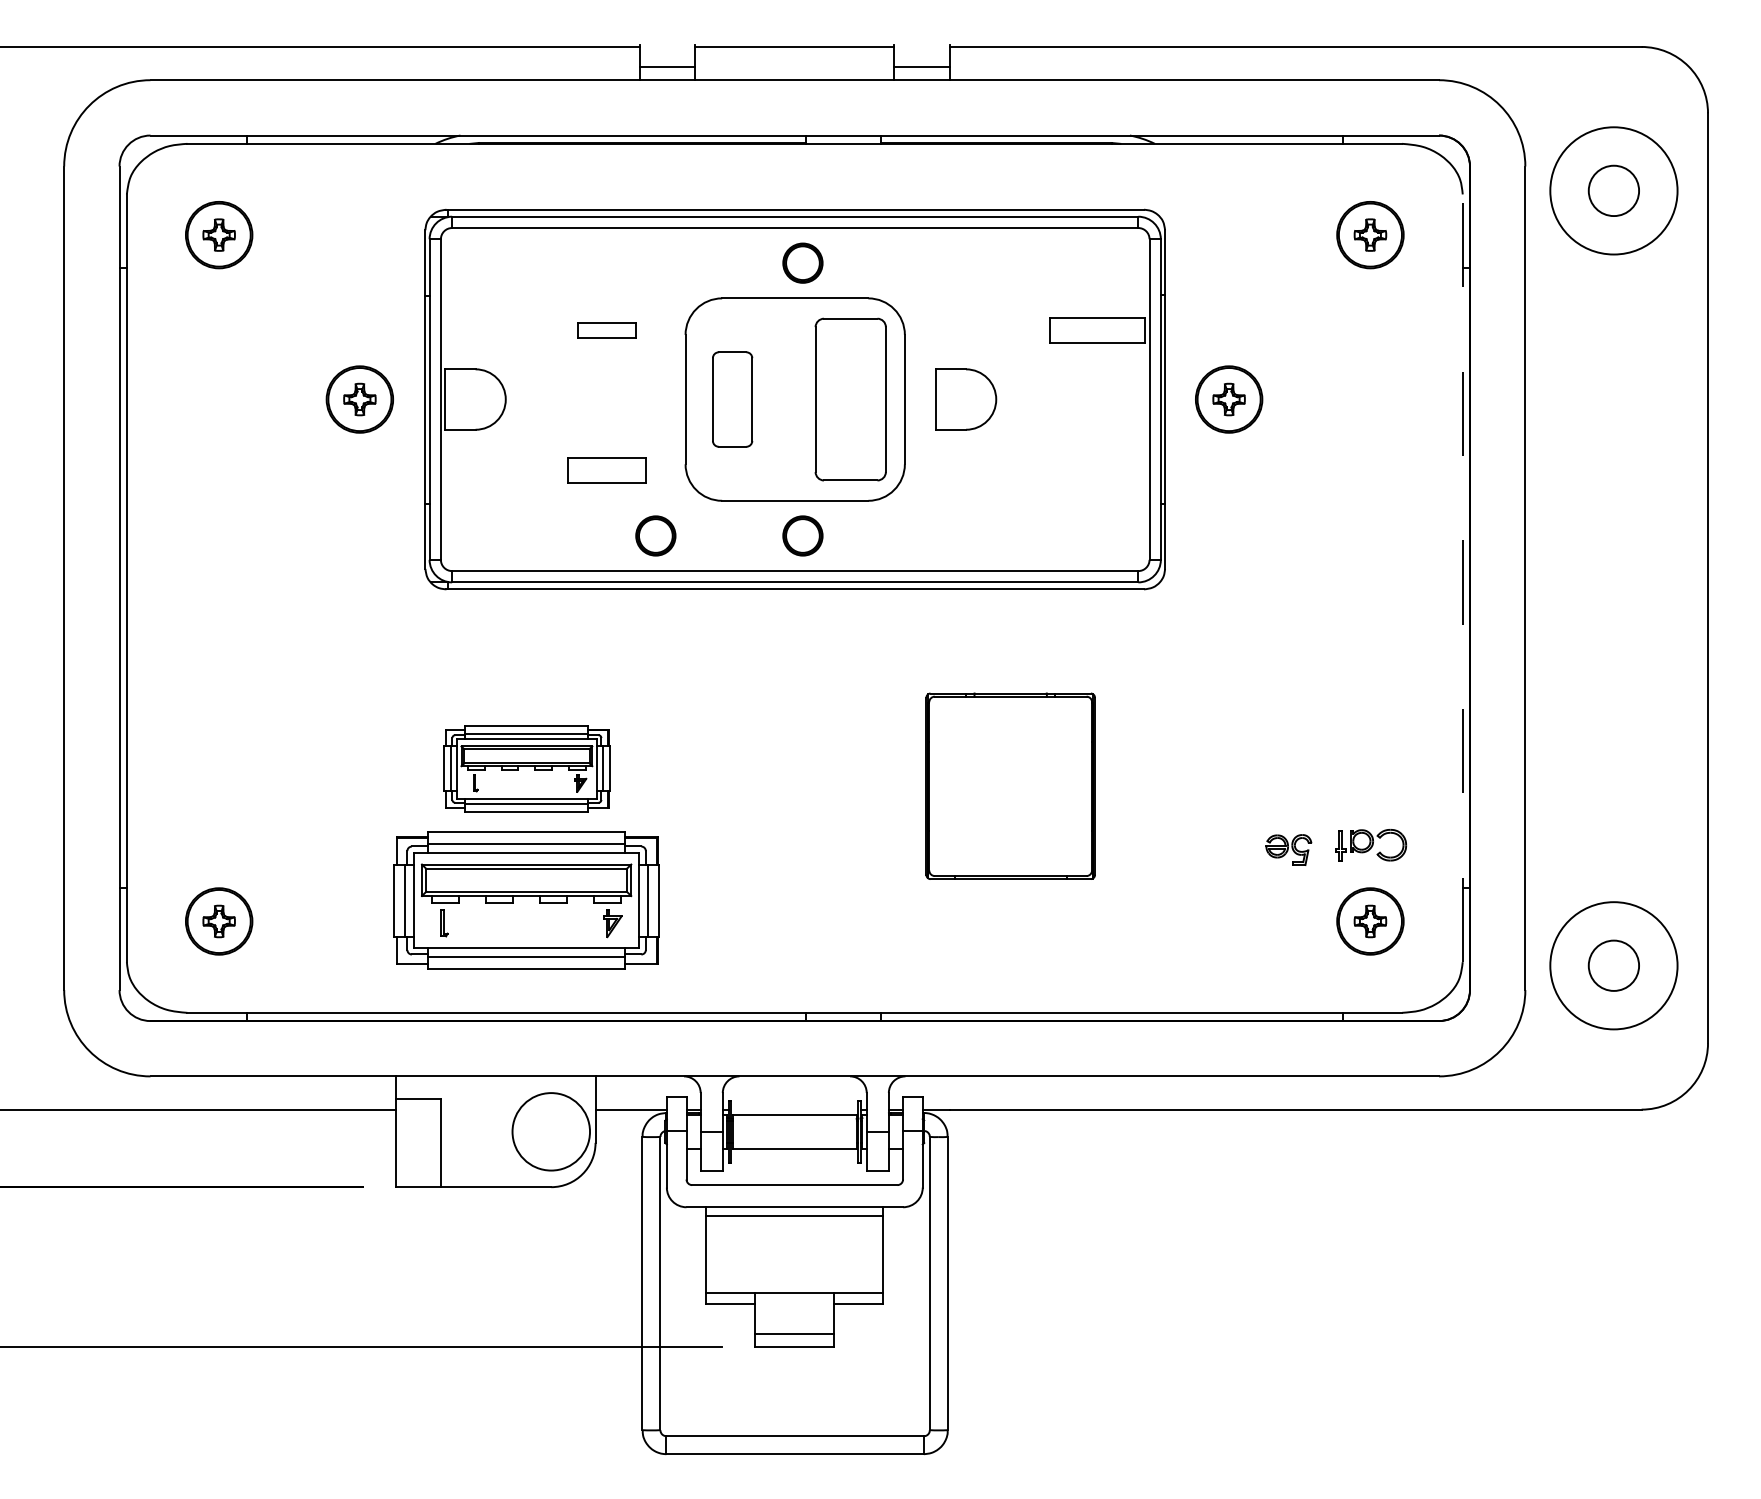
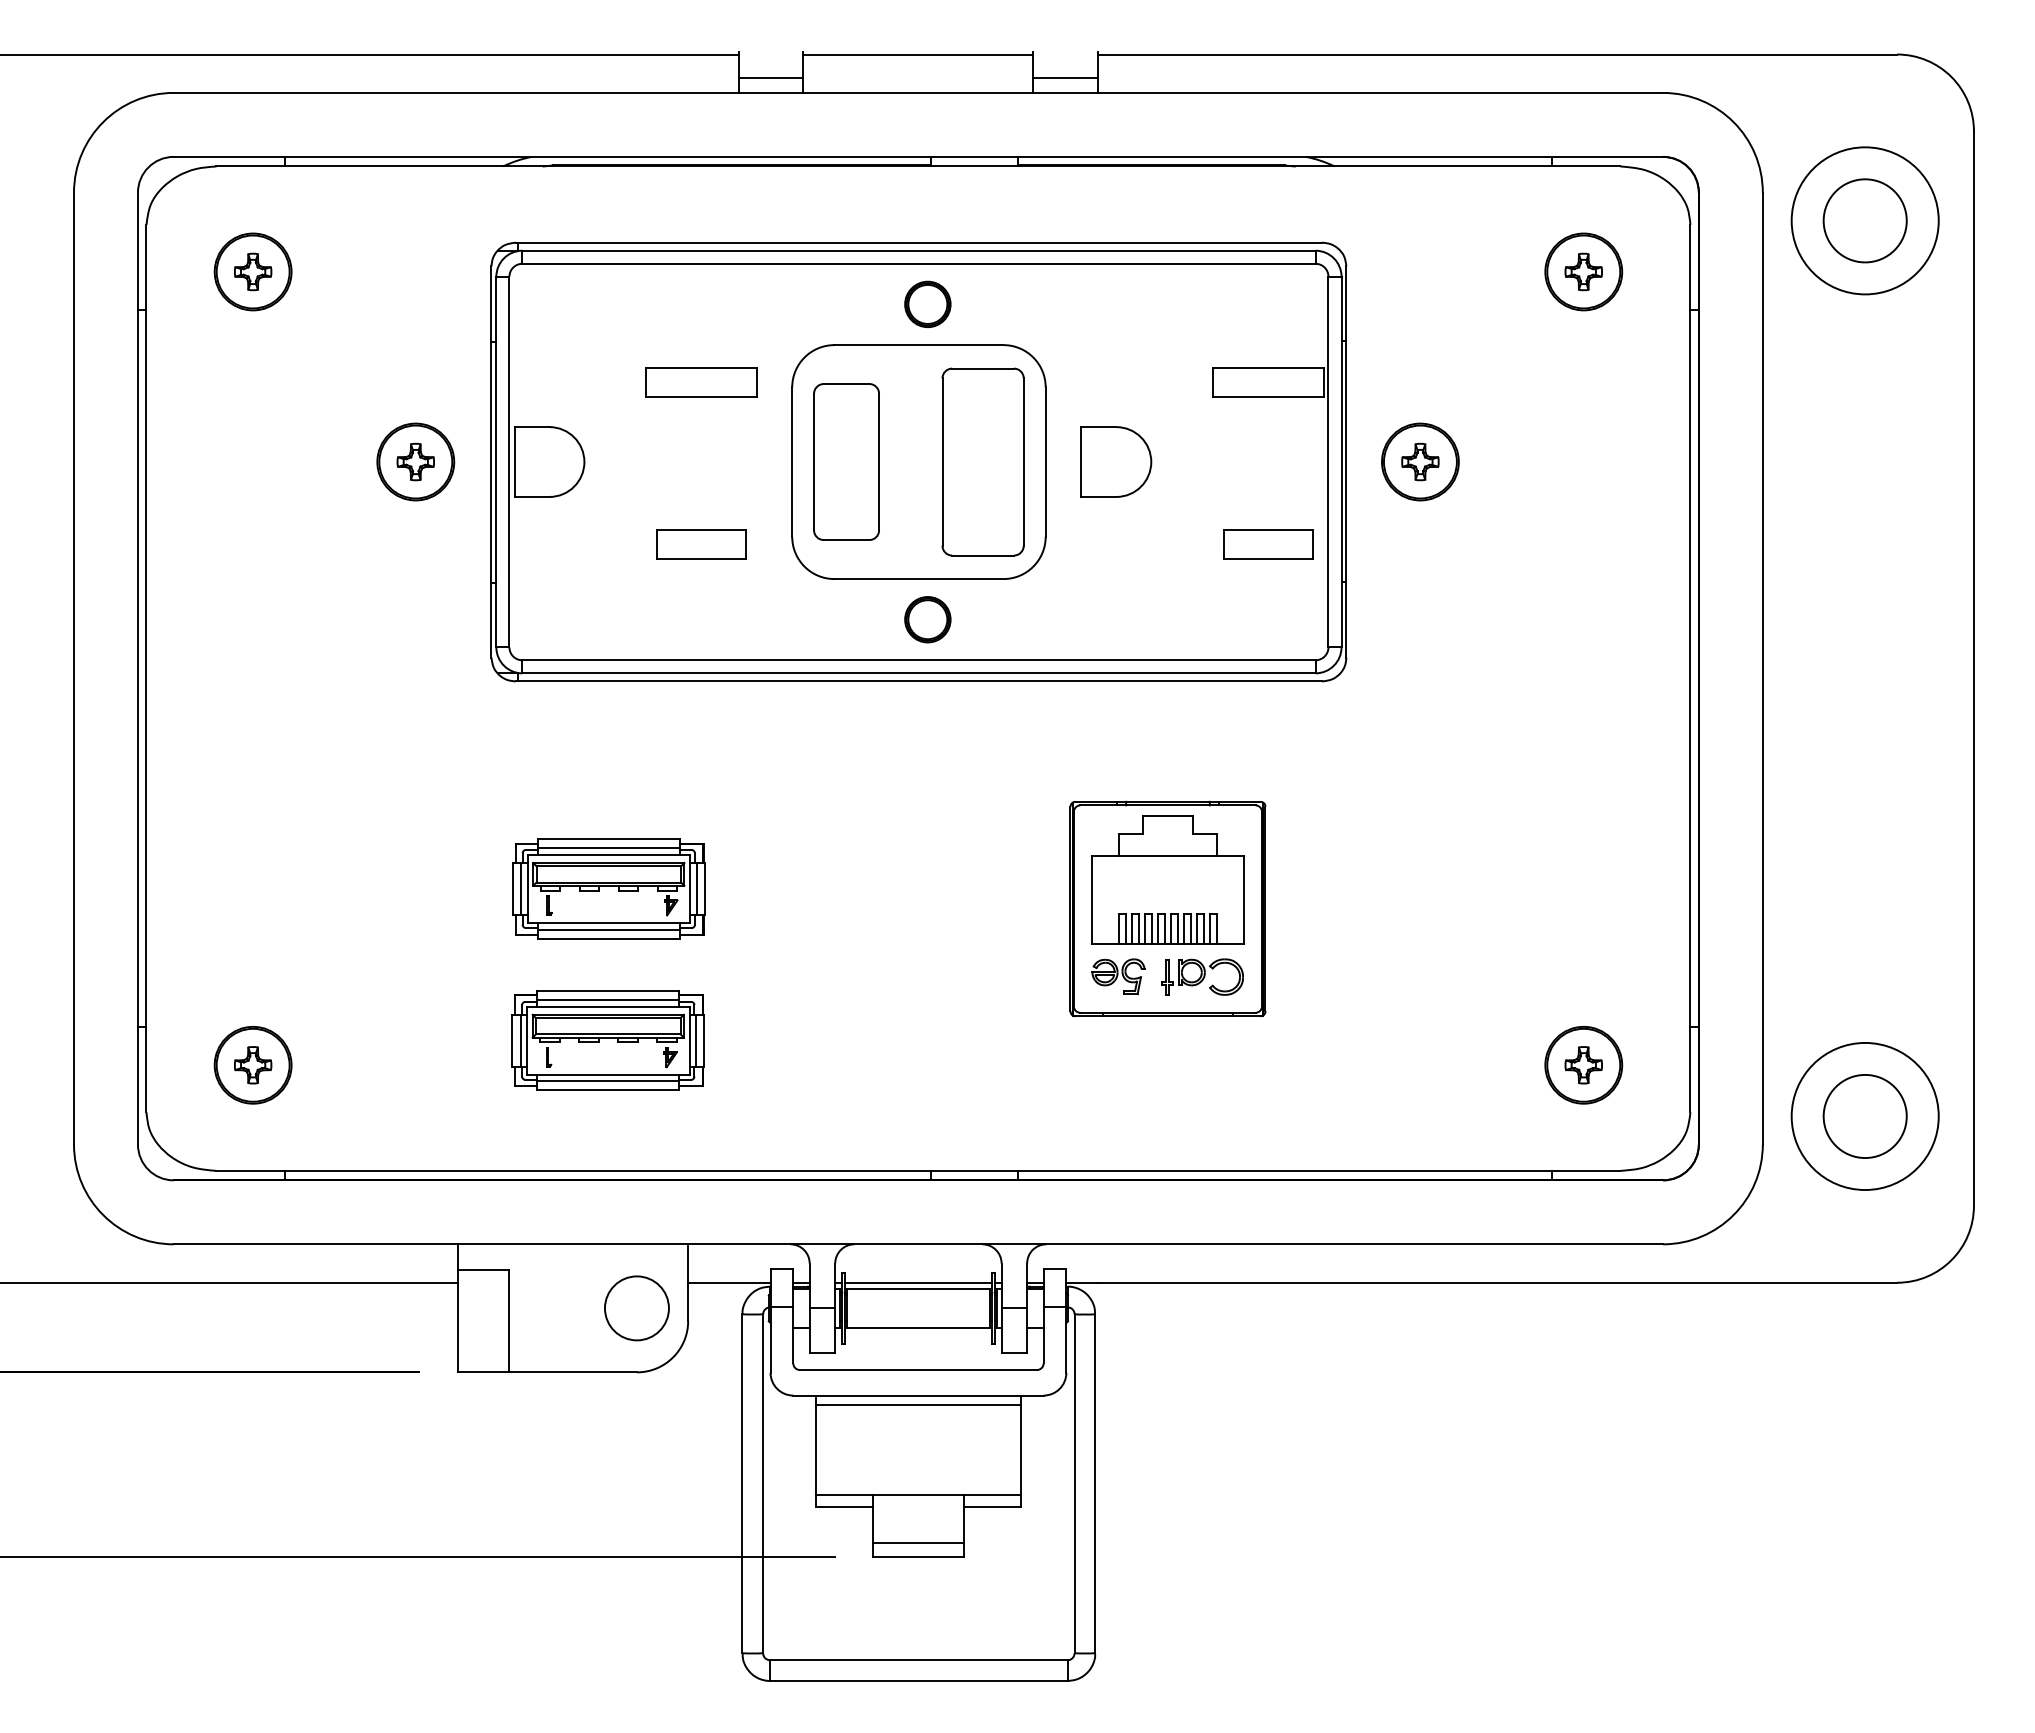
circle: (1613, 190) -> (1864, 220), size x1.43
part: (607, 330) -> (701, 382), size x1.67
part: (732, 399) -> (846, 461), size x1.43
part: (1097, 470) -> (1268, 544), added
part: (655, 535) -> (757, 619), removed
line: (1462, 578) -> (1690, 668), dashed -> solid
part: (1010, 760) -> (1167, 879), added
part: (1371, 844) -> (1202, 976), moved
part: (1288, 849) -> (1118, 976), moved
part: (525, 900) -> (607, 1040), size x0.62
circle: (1613, 965) -> (1864, 1116), size x1.43
line: (794, 1109) -> (918, 1282), added
circle: (550, 1131) -> (636, 1308), size x0.71

